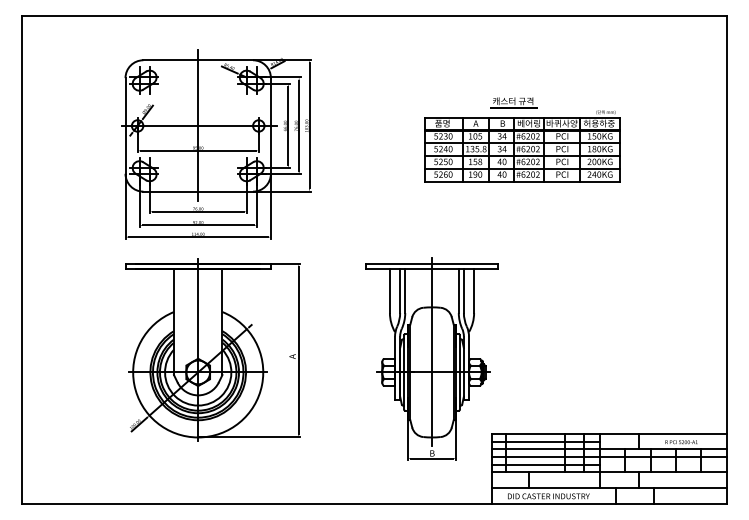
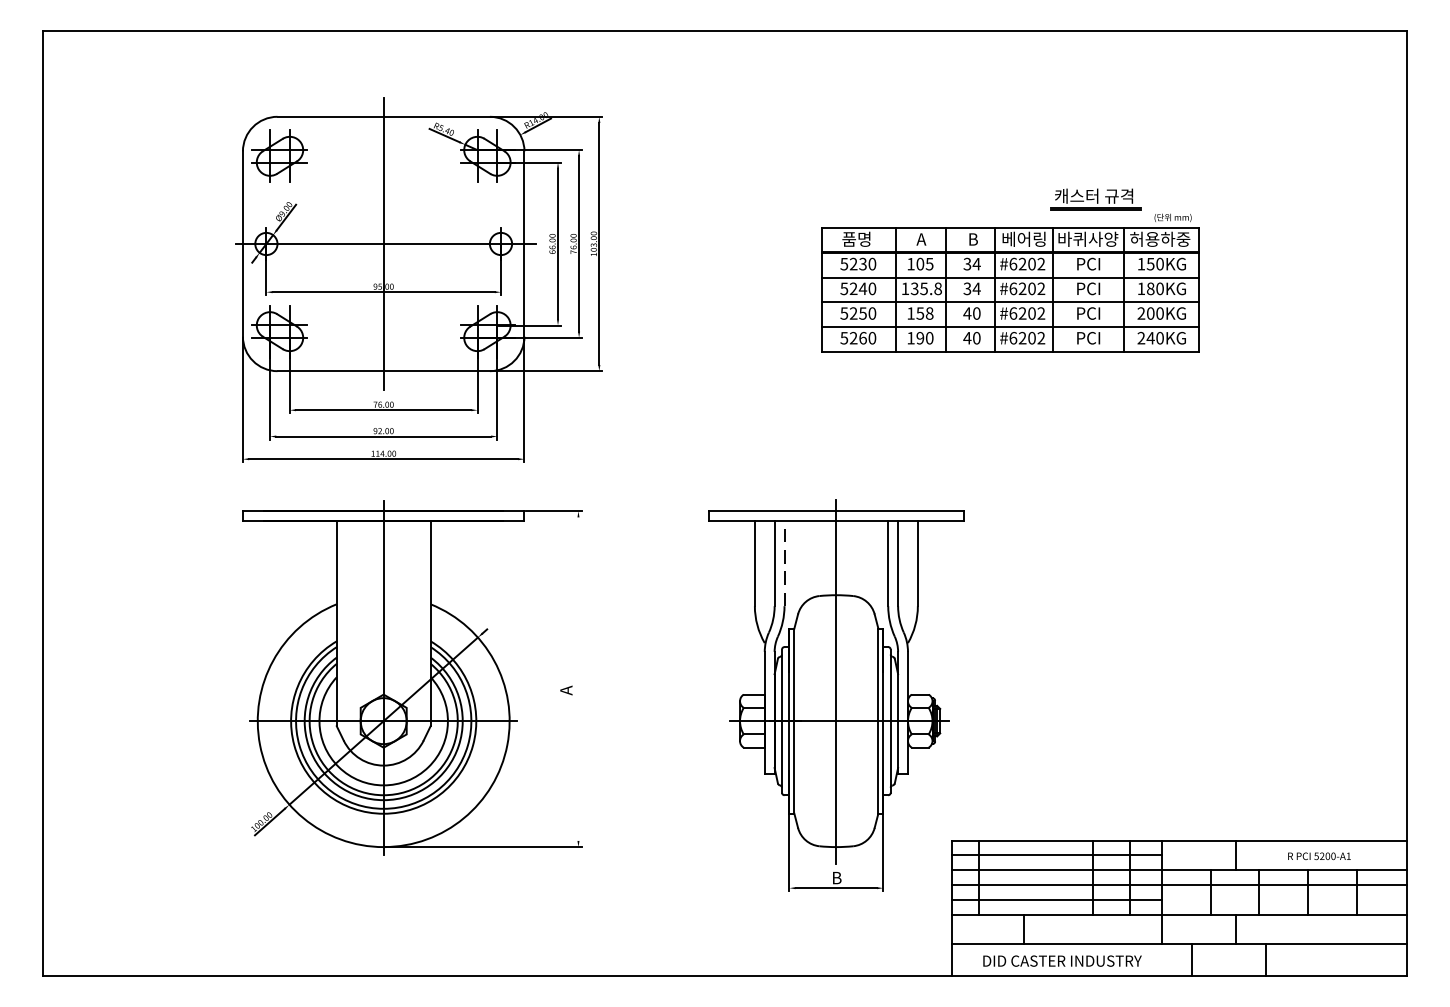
part: (513, 102) -> (1094, 198), moved
line: (405, 291) -> (785, 564), solid -> dashed
line: (298, 350) -> (577, 678), removed

